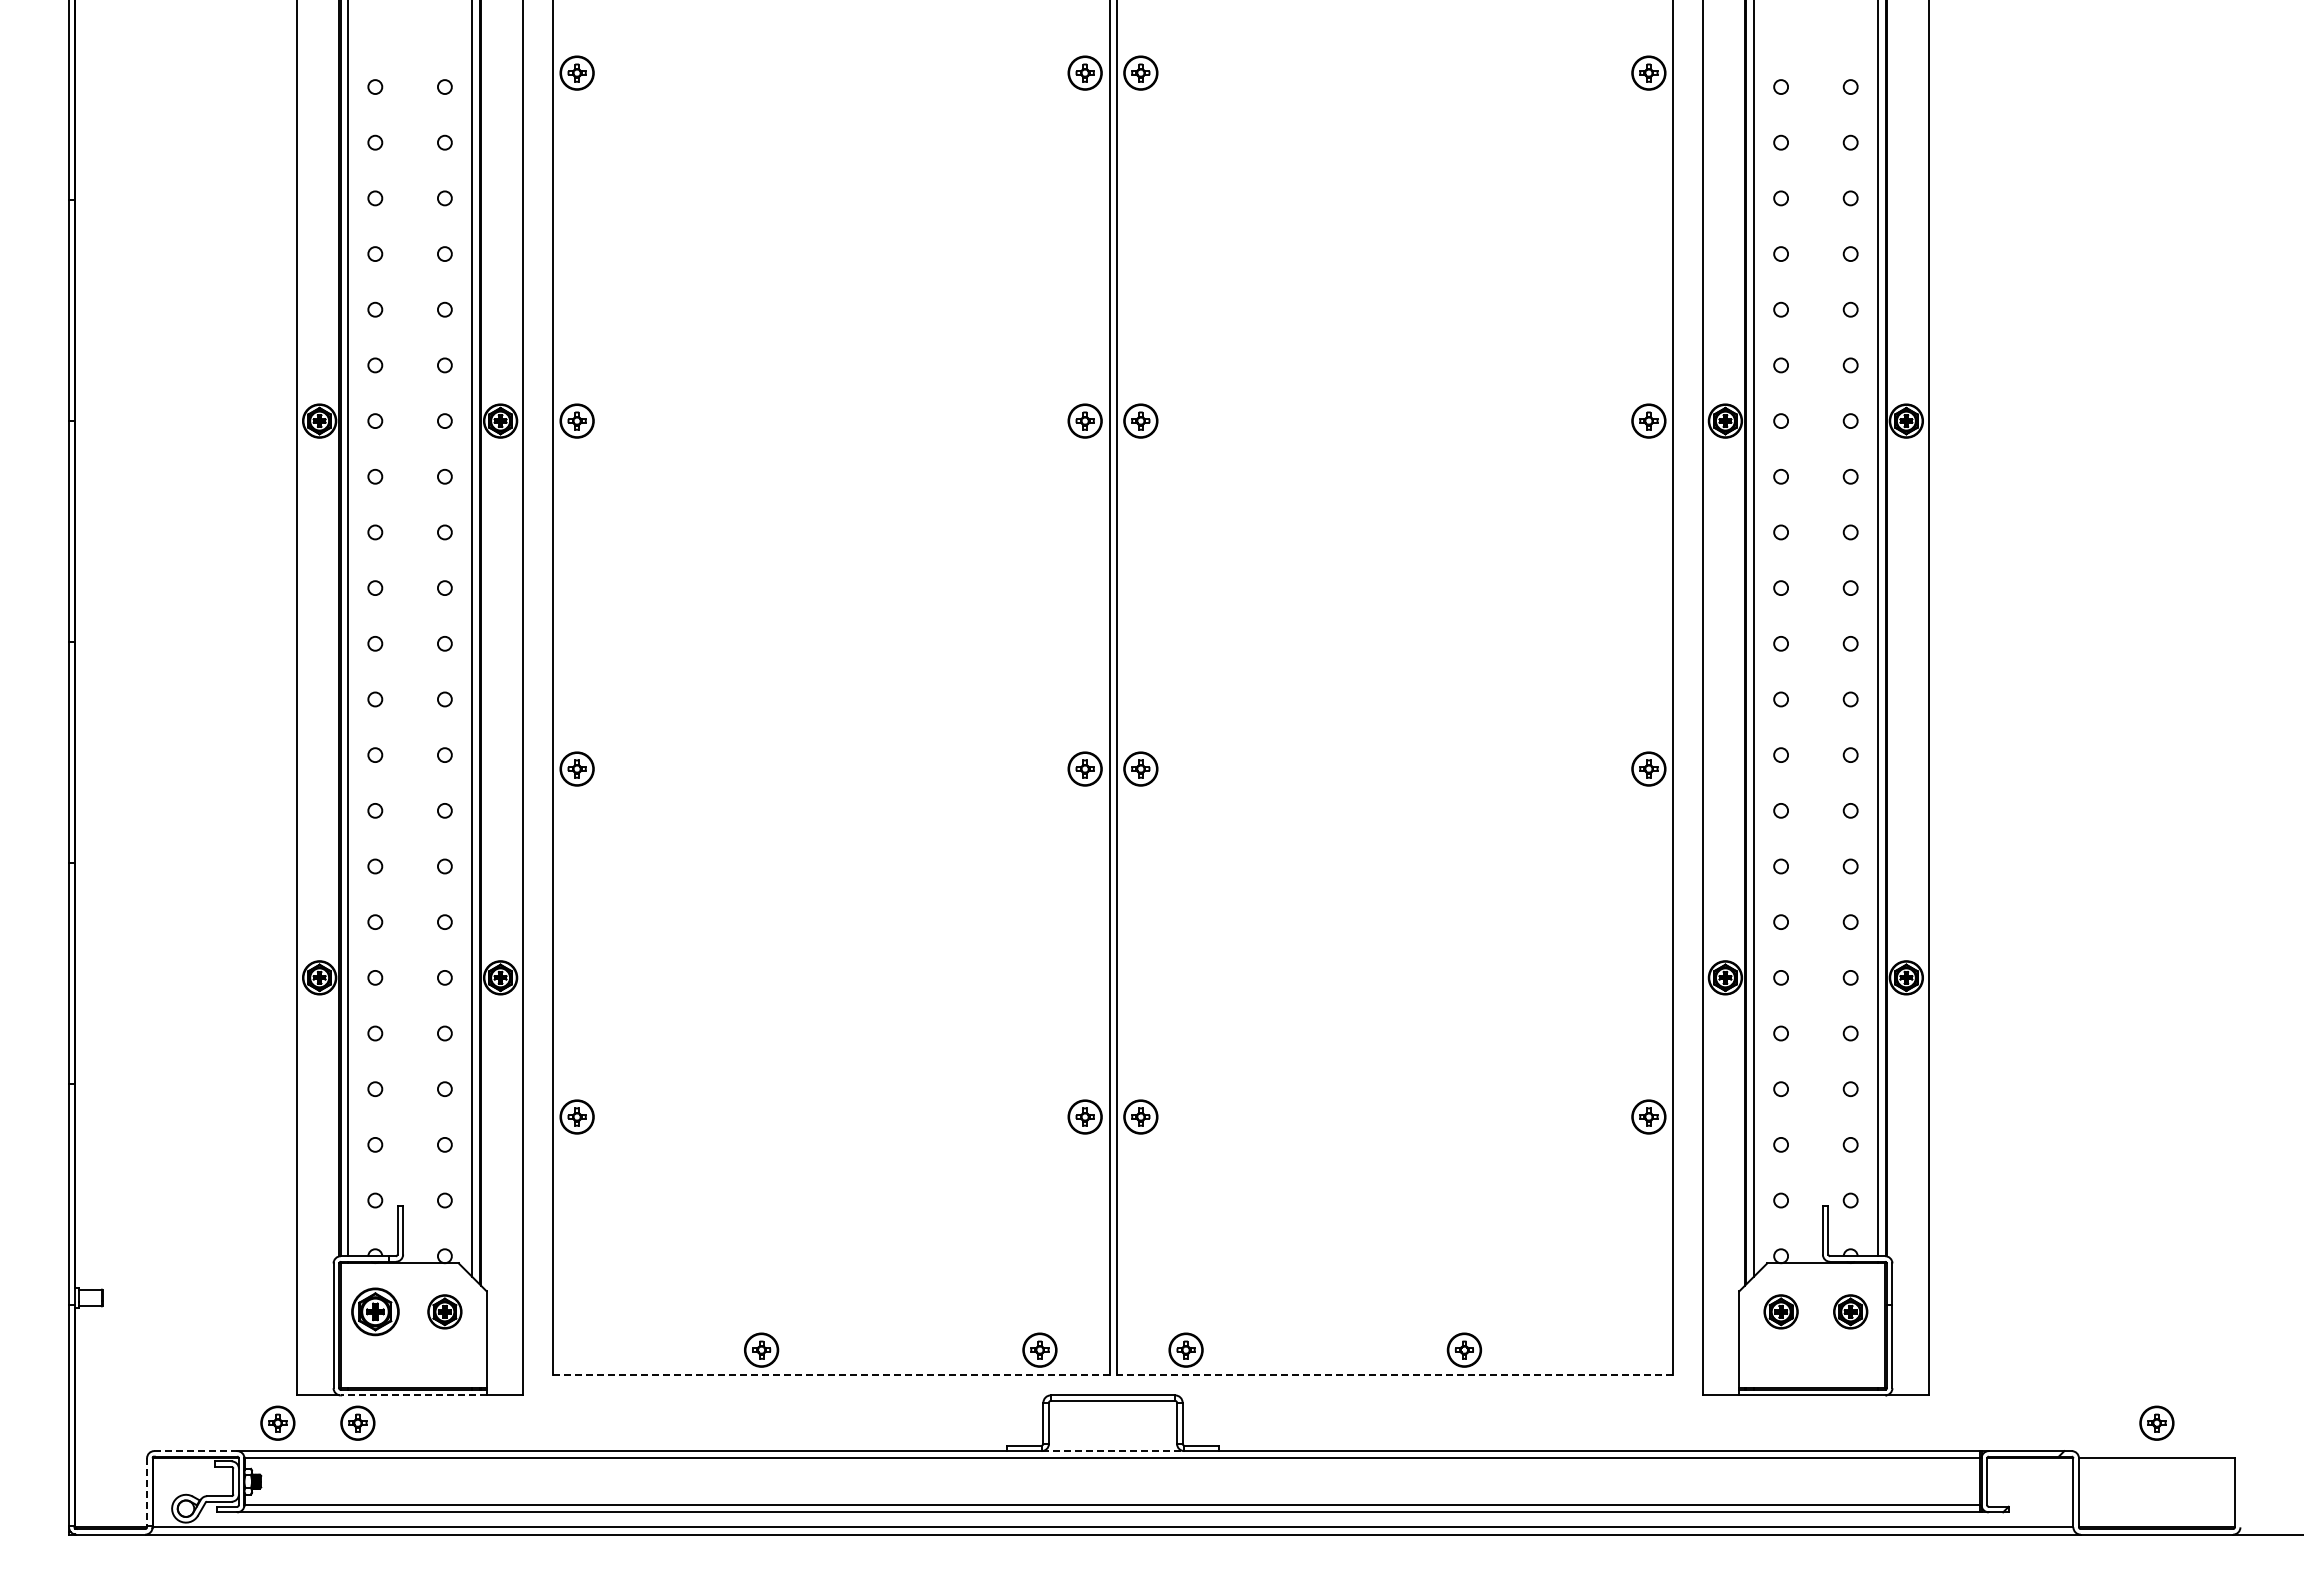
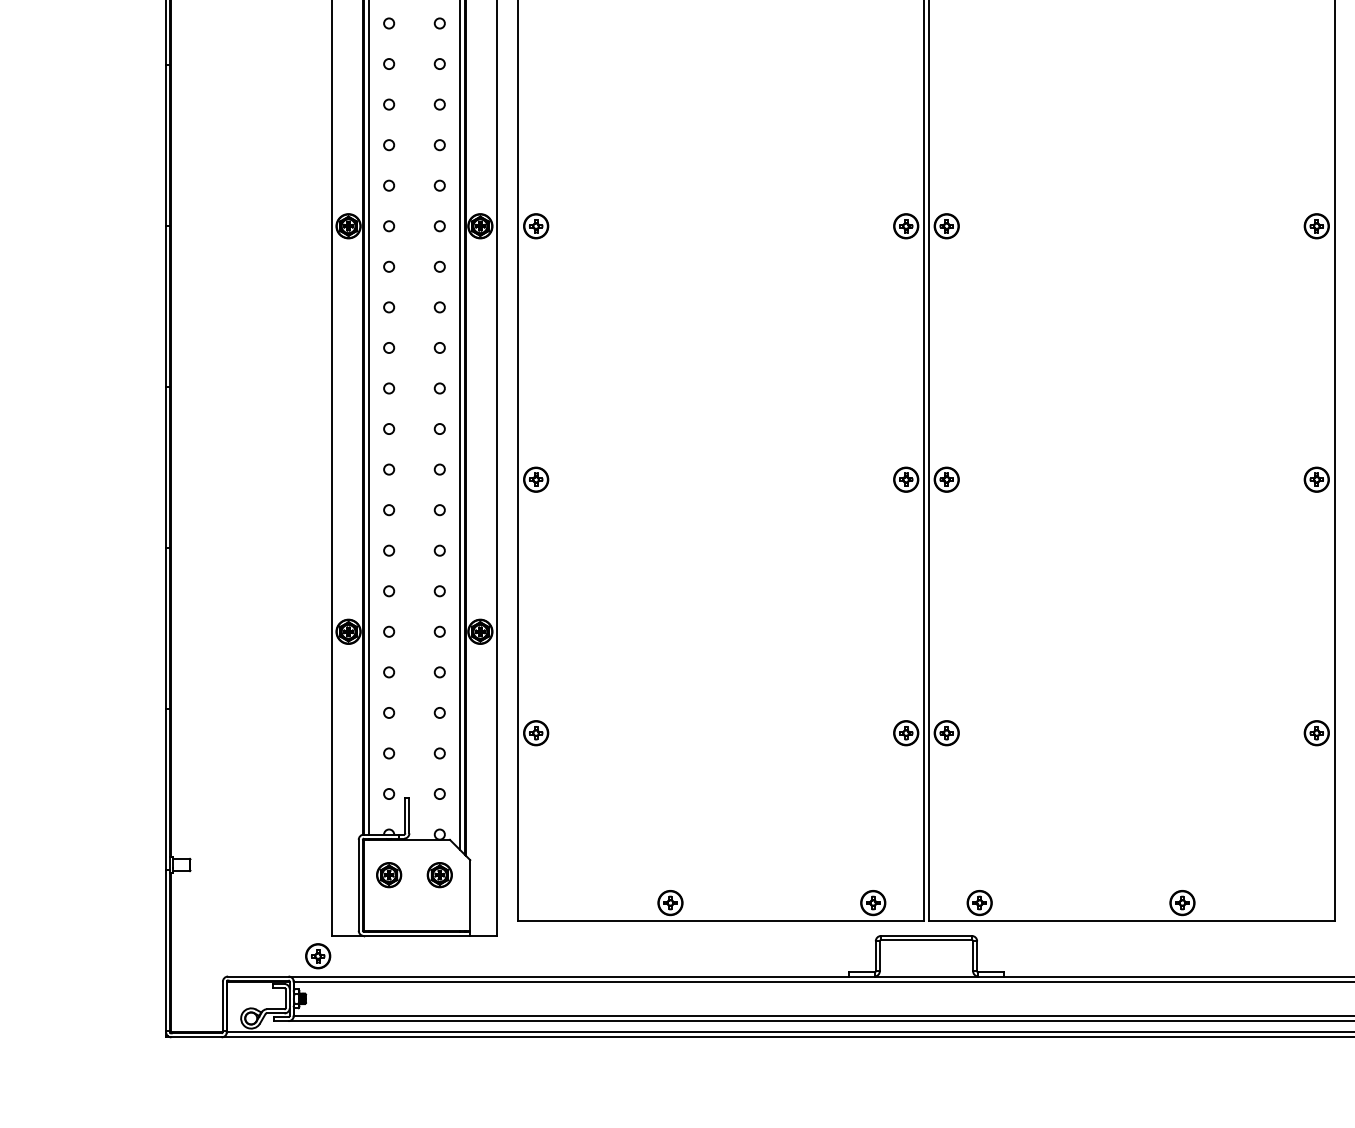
part: (374, 1311) -> (388, 874), size x0.71
line: (830, 1374) -> (720, 920), dashed -> solid
line: (1394, 1374) -> (1131, 920), dashed -> solid
line: (413, 1395) -> (416, 936), dashed -> solid
part: (357, 1422) -> (376, 955), removed
line: (196, 1451) -> (258, 976), dashed -> solid
line: (1113, 1451) -> (926, 976), dashed -> solid
line: (147, 1492) -> (223, 1006), dashed -> solid

